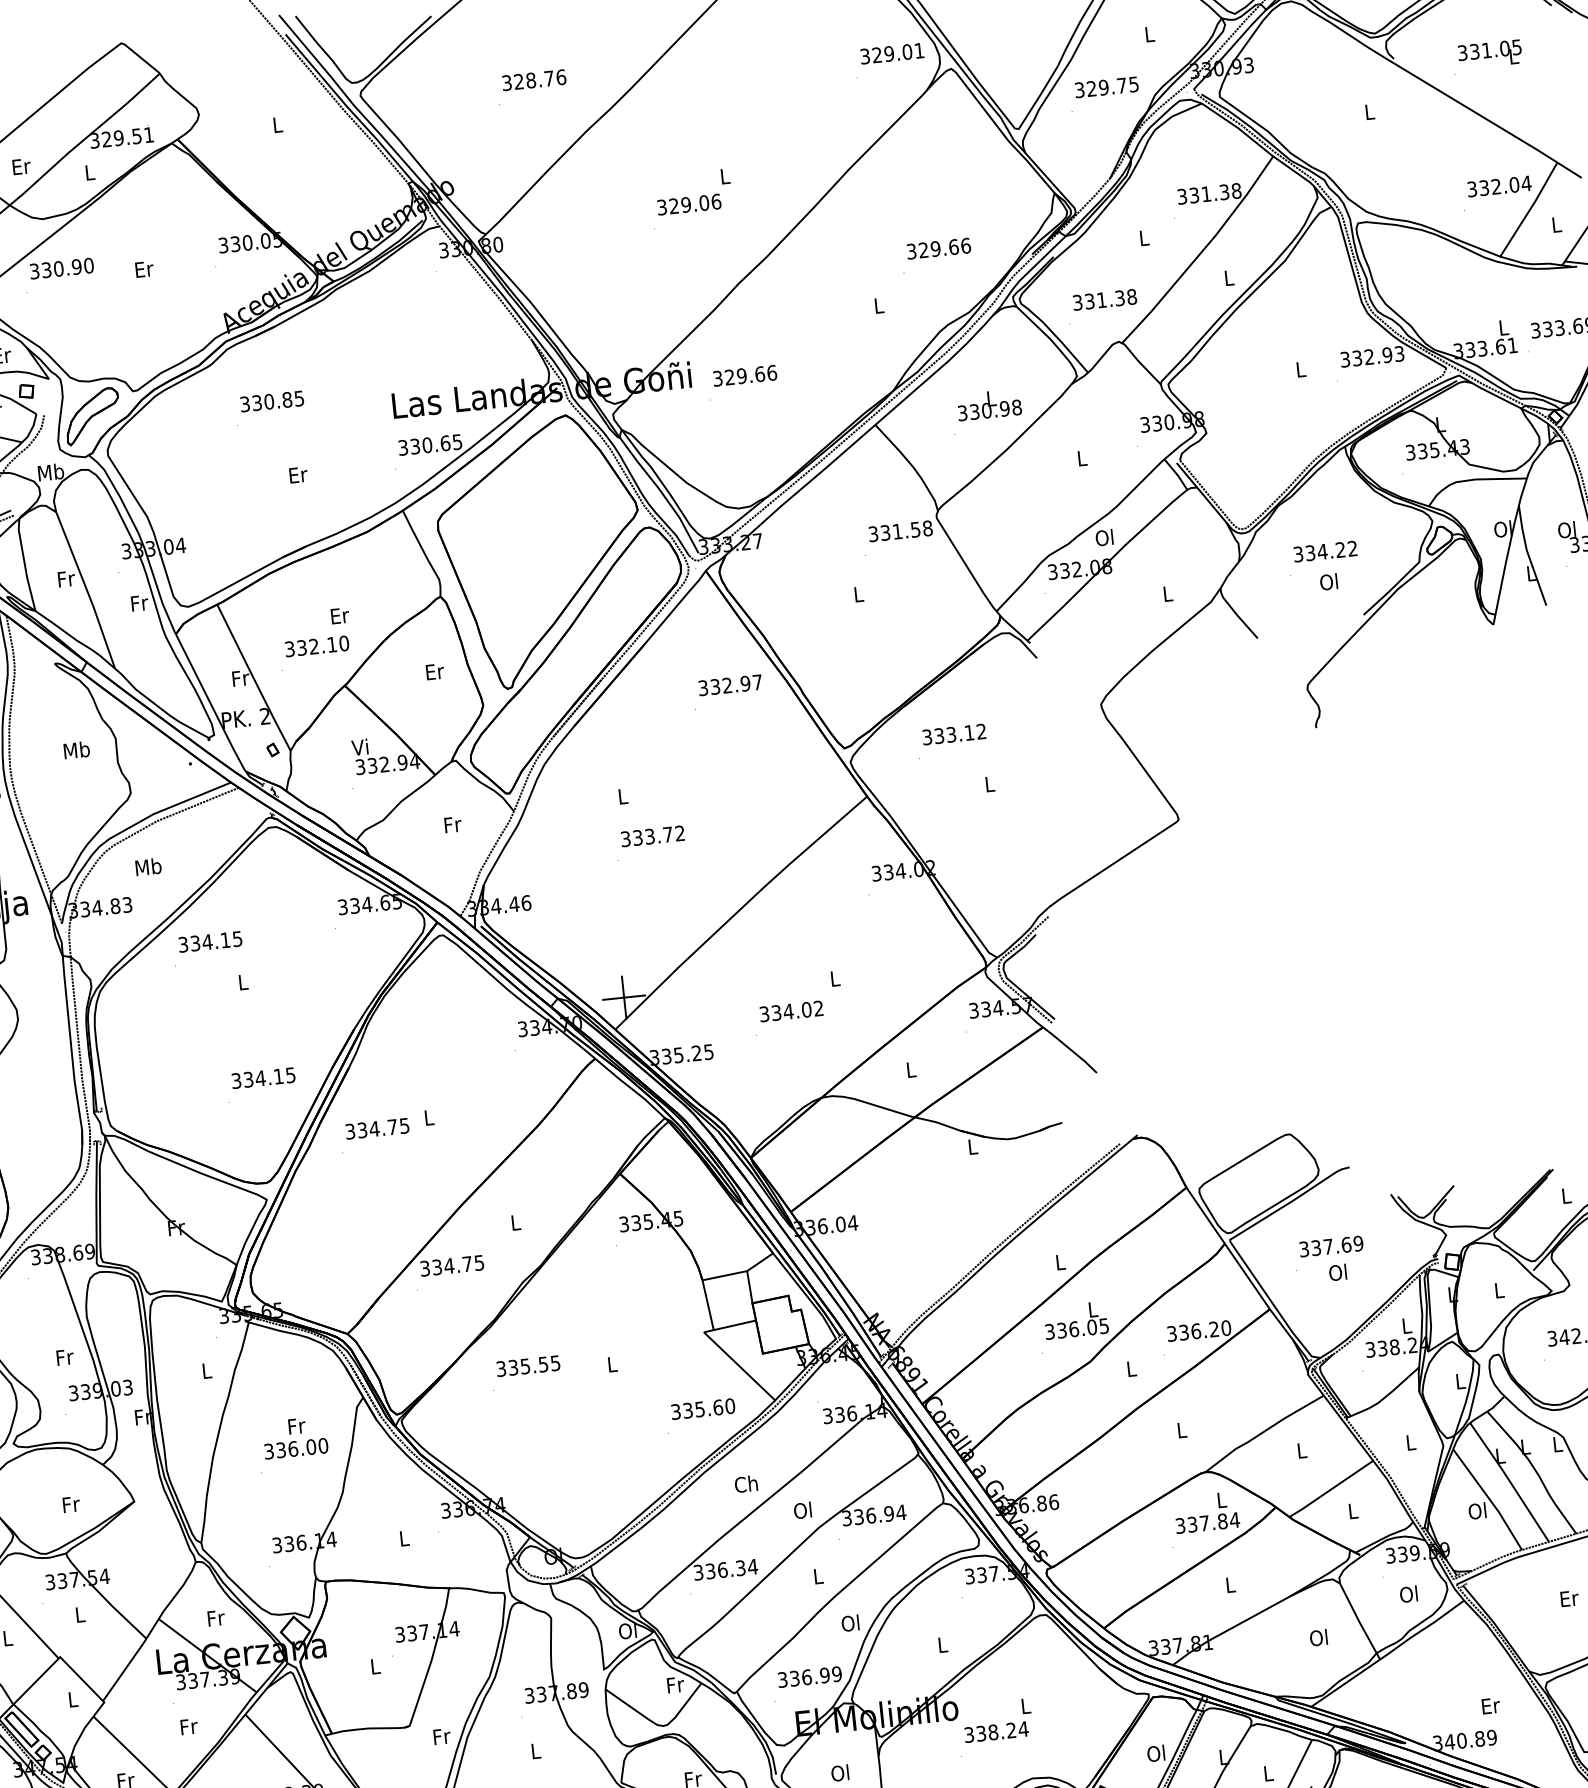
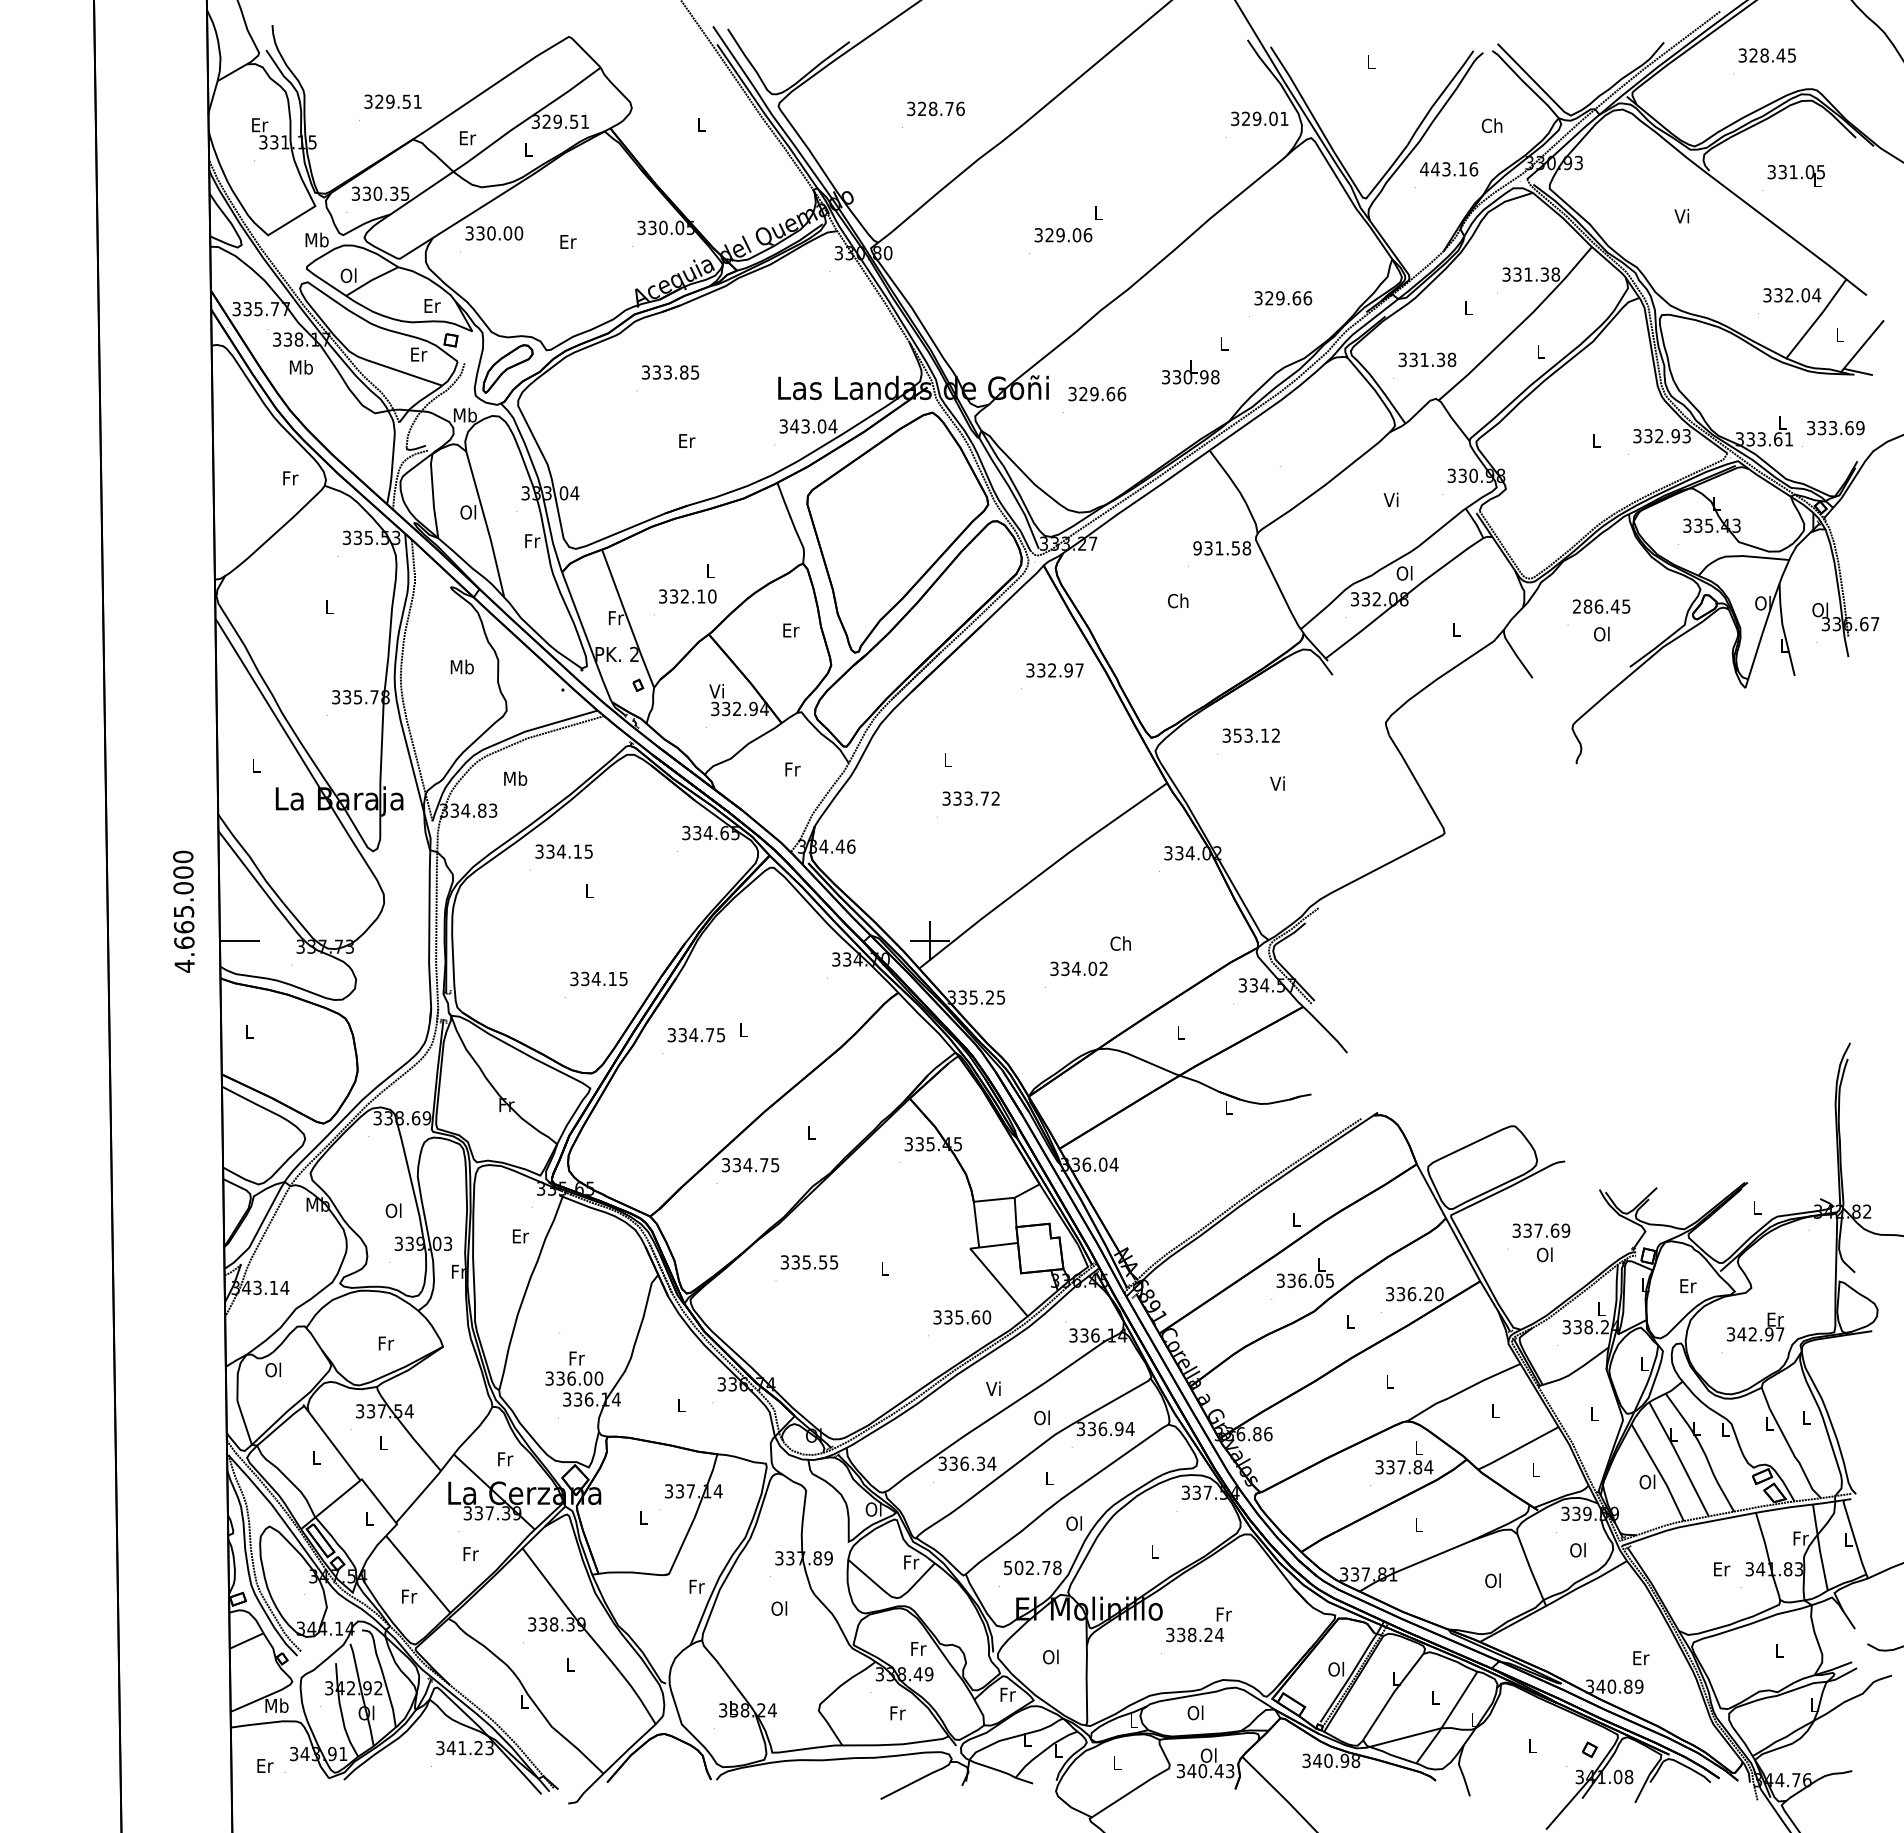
text: (1148, 34) -> (1491, 125), L -> Ch
text: (1107, 87) -> (1449, 169), 329.75 -> 443.16
text: (1368, 111) -> (1681, 215), L -> Vi
text: (76, 267) -> (507, 233), 330.90 -> 330.00
text: (268, 401) -> (667, 372), 330.85 -> 333.85
text: (989, 405) -> (1190, 372), moved
text: (436, 444) -> (813, 426), 330.65 -> 343.04
text: (1080, 458) -> (1390, 499), L -> Vi
text: (873, 534) -> (1197, 548), 331.58 -> 931.58
text: (1325, 551) -> (1601, 606), 334.22 -> 286.45
text: (65, 579) -> (468, 512), Fr -> Ol
text: (858, 593) -> (1178, 600), L -> Ch
text: (340, 616) -> (711, 571), Er -> L
text: (939, 734) -> (1237, 734), 333.12 -> 353.12
text: (988, 784) -> (1277, 783), L -> Vi
text: (834, 978) -> (1120, 943), L -> Ch
text: (1500, 1290) -> (1688, 1286), L -> Er
text: (63, 1357) -> (393, 1210), Fr -> Ol
text: (206, 1371) -> (520, 1236), L -> Er
text: (295, 1437) -> (574, 1368), moved
text: (745, 1483) -> (993, 1388), Ch -> Vi
text: (809, 1676) -> (1032, 1567), 336.99 -> 502.78
text: (1025, 1706) -> (1223, 1614), L -> Fr
text: (535, 1751) -> (779, 1608), L -> Ol

